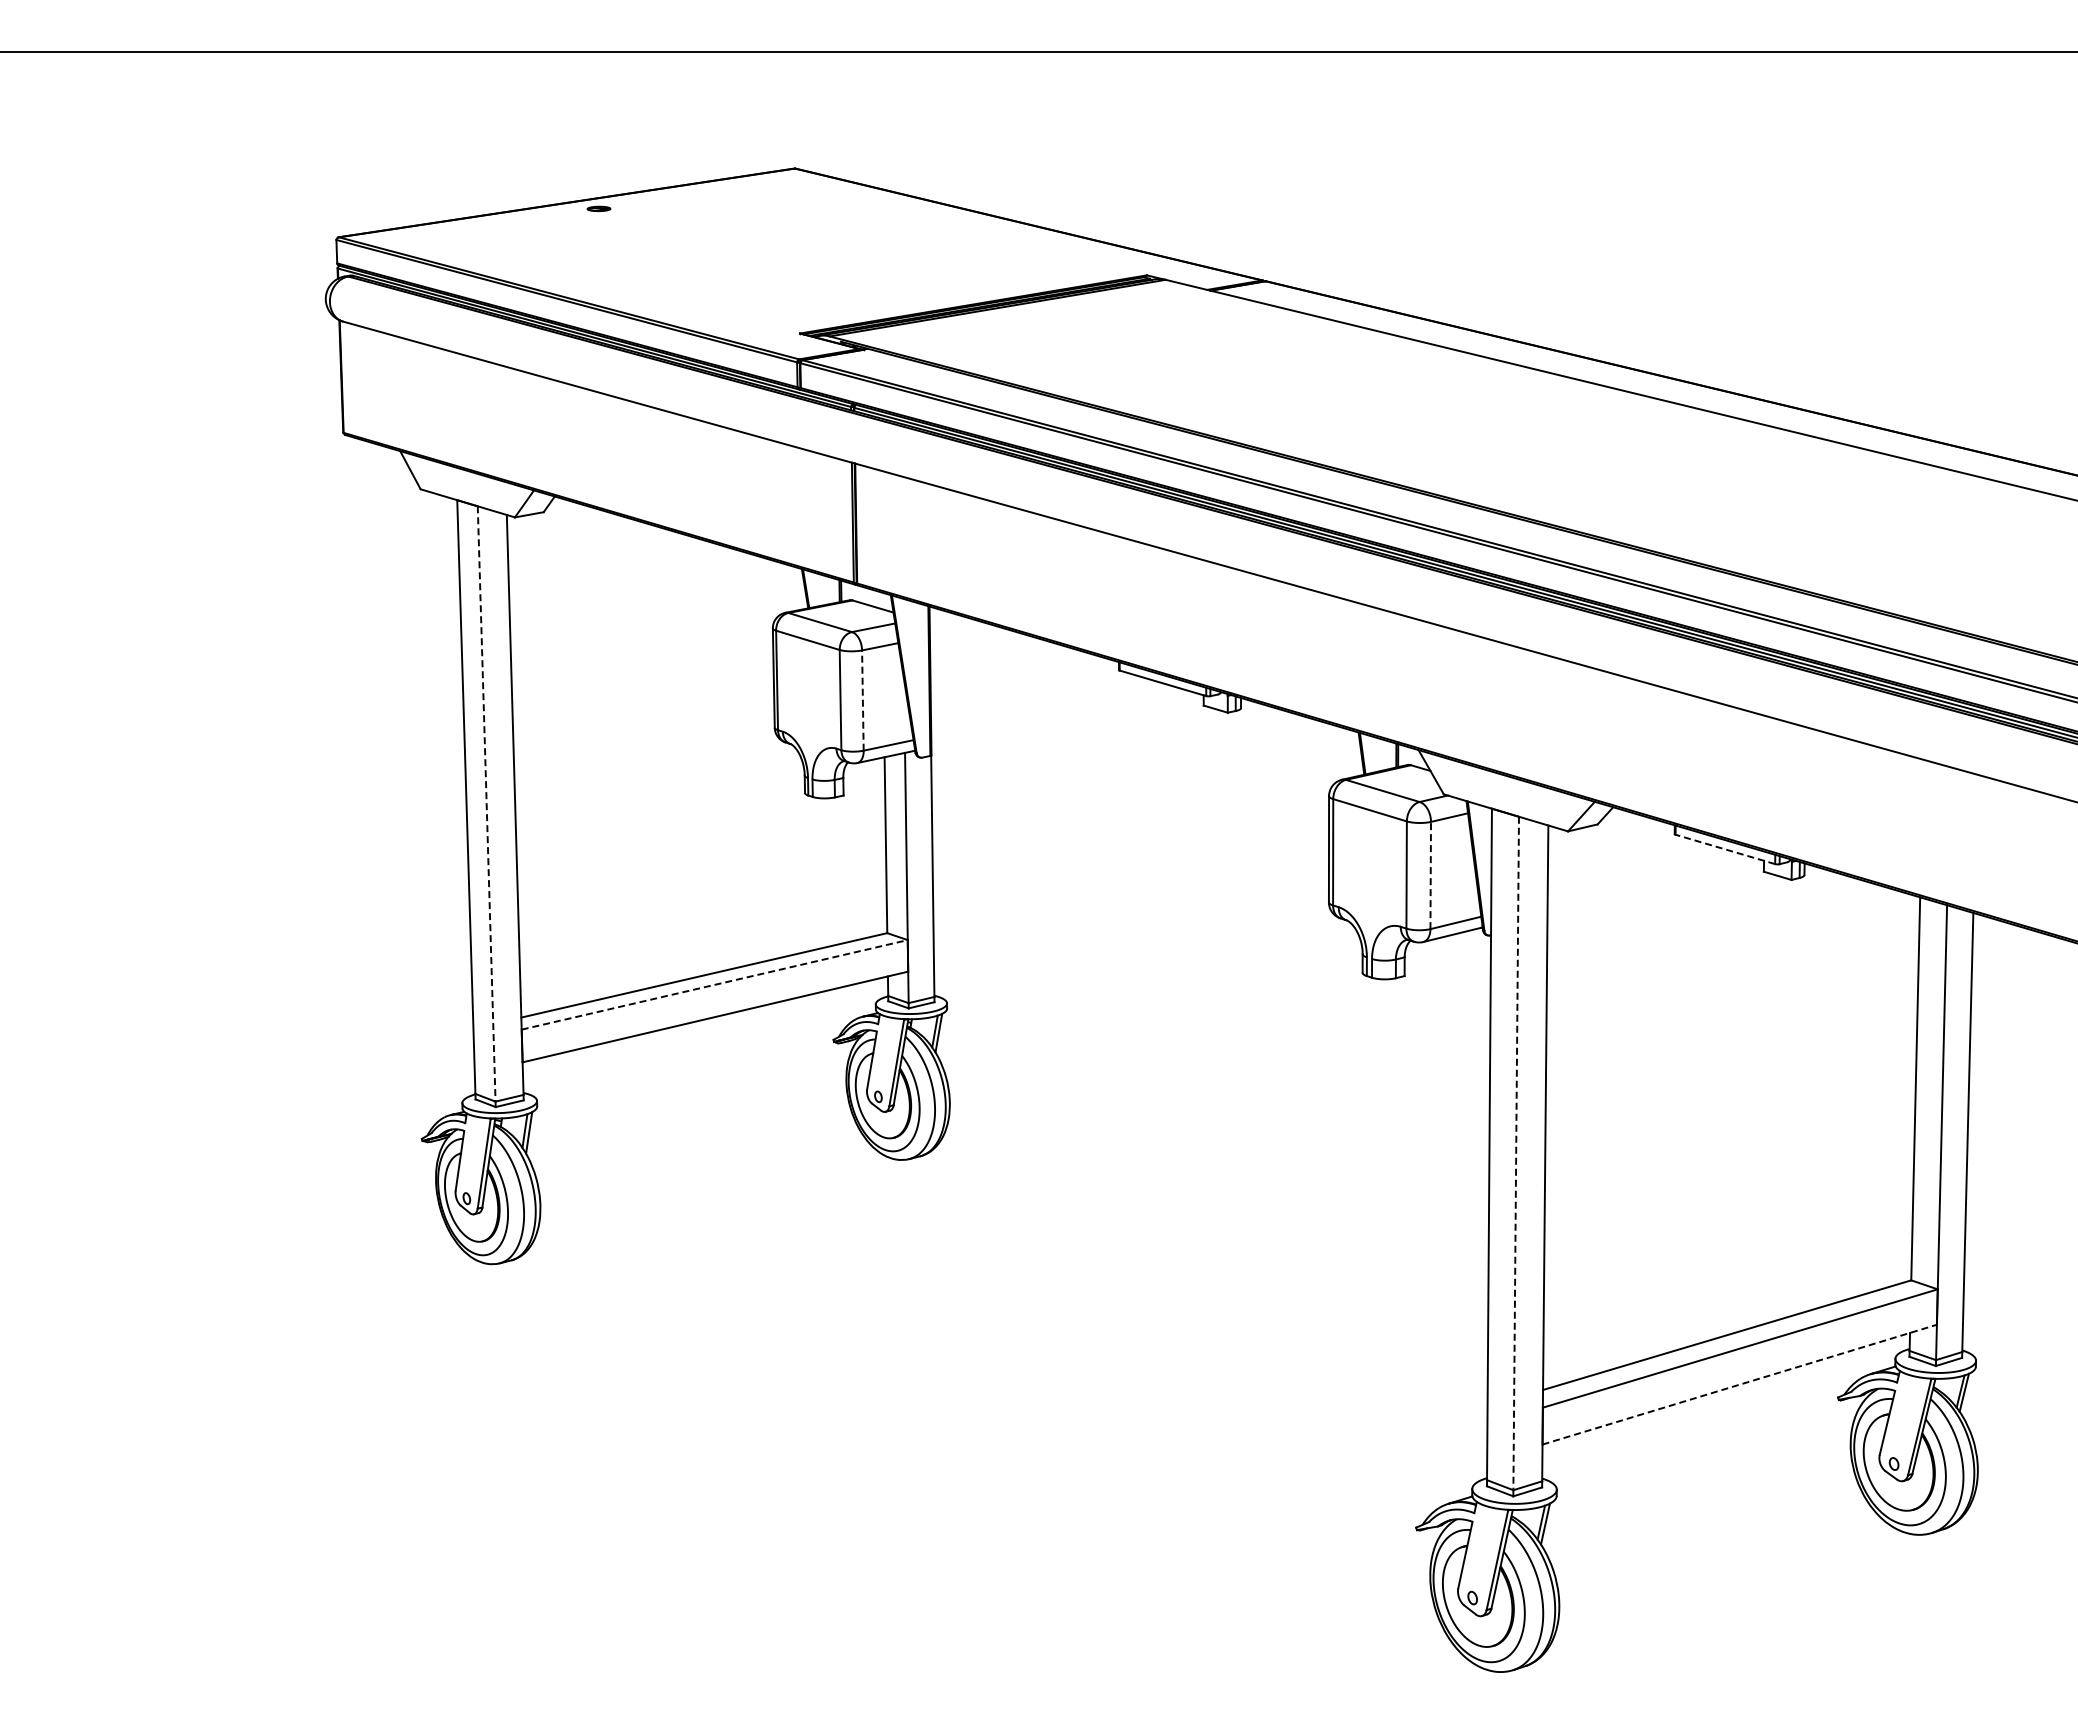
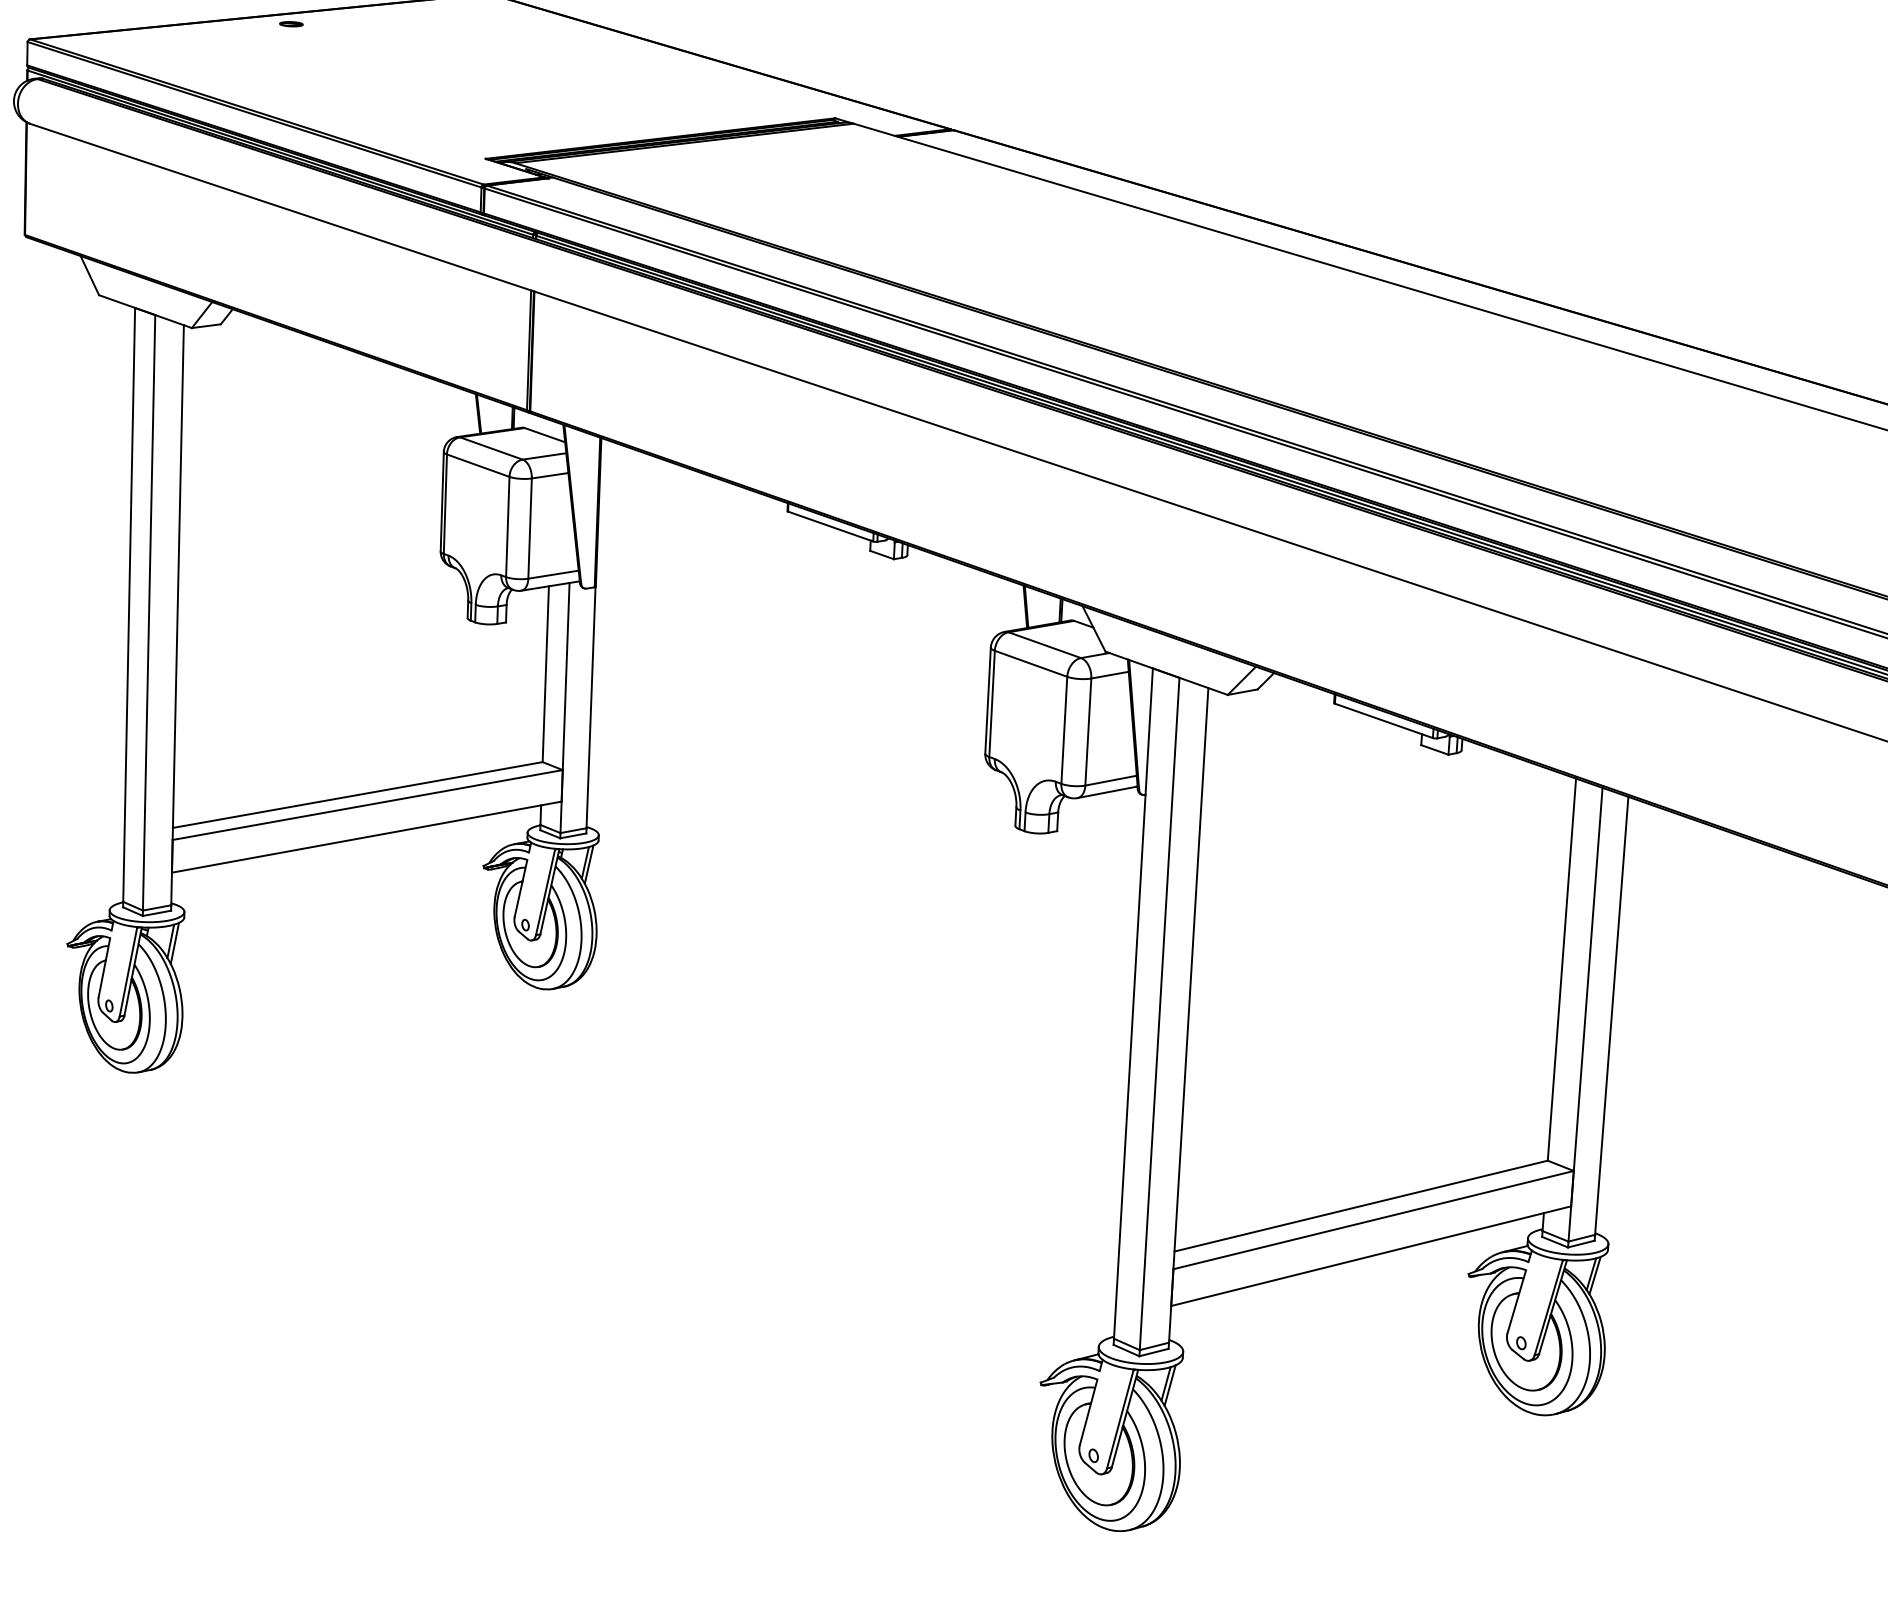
line: (862, 700) -> (529, 528), dashed -> solid
line: (486, 803) -> (148, 612), dashed -> solid
line: (1725, 849) -> (1384, 720), dashed -> solid
line: (1430, 875) -> (1088, 732), dashed -> solid
line: (715, 984) -> (368, 804), dashed -> solid
line: (1516, 1153) -> (1159, 1014), dashed -> solid
line: (1740, 1384) -> (1371, 1256), dashed -> solid

